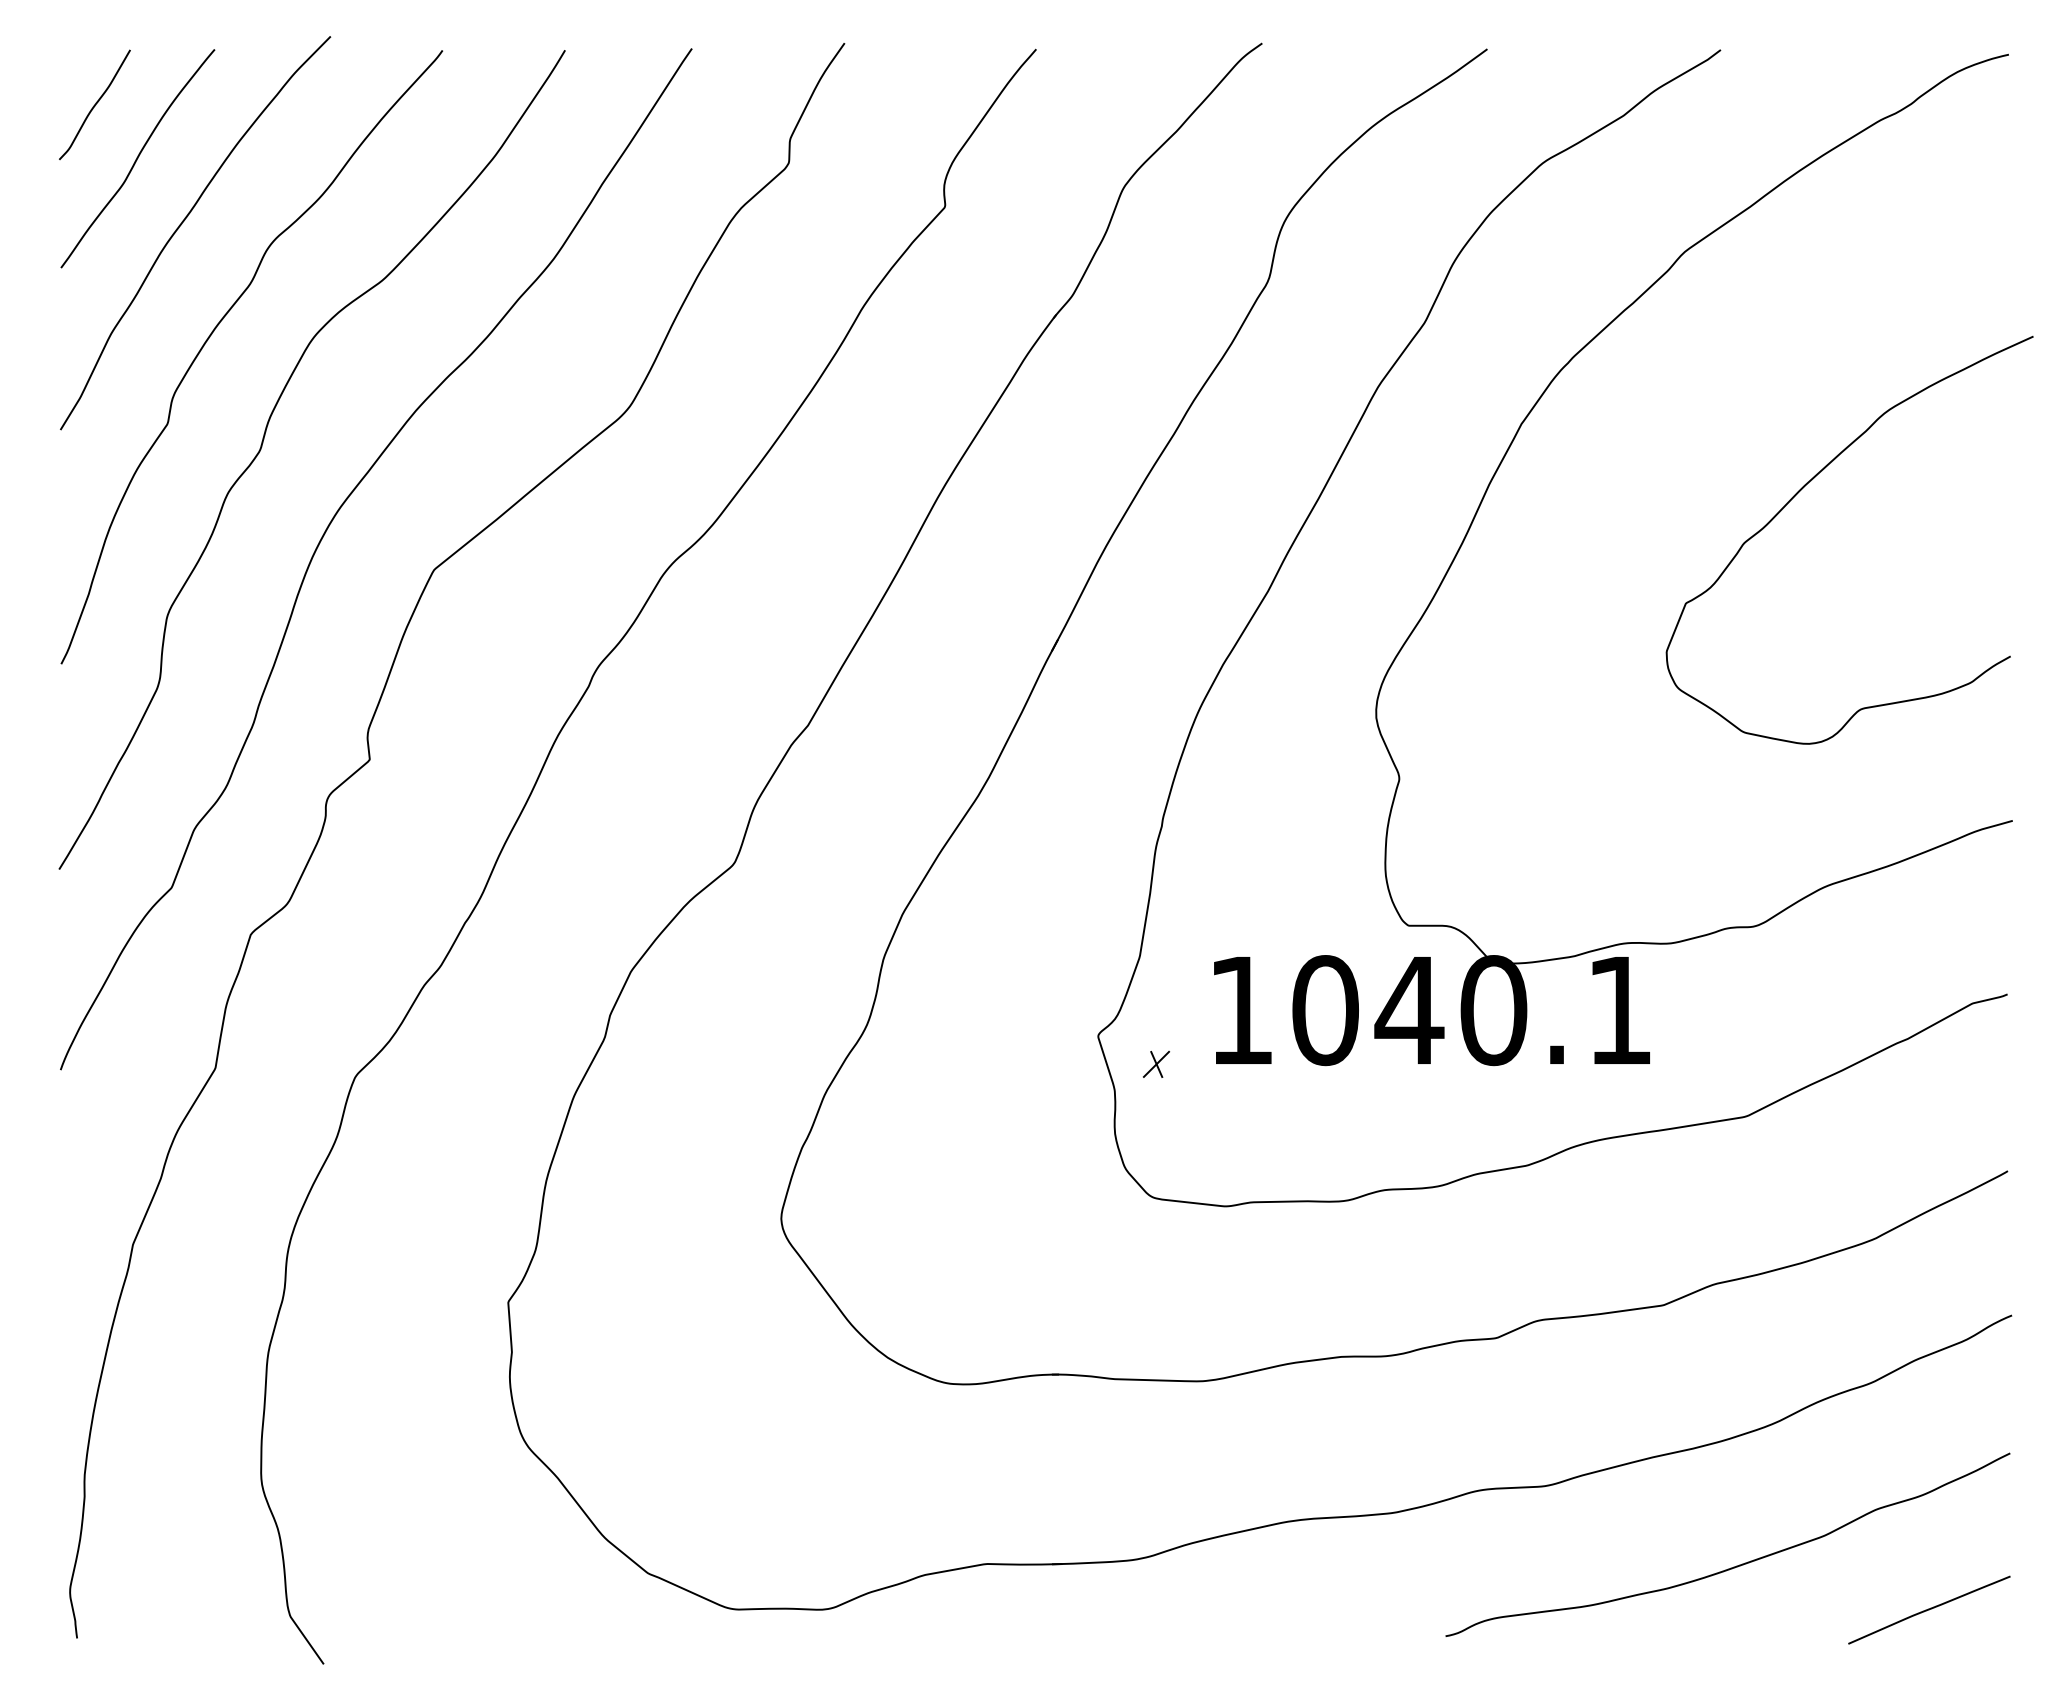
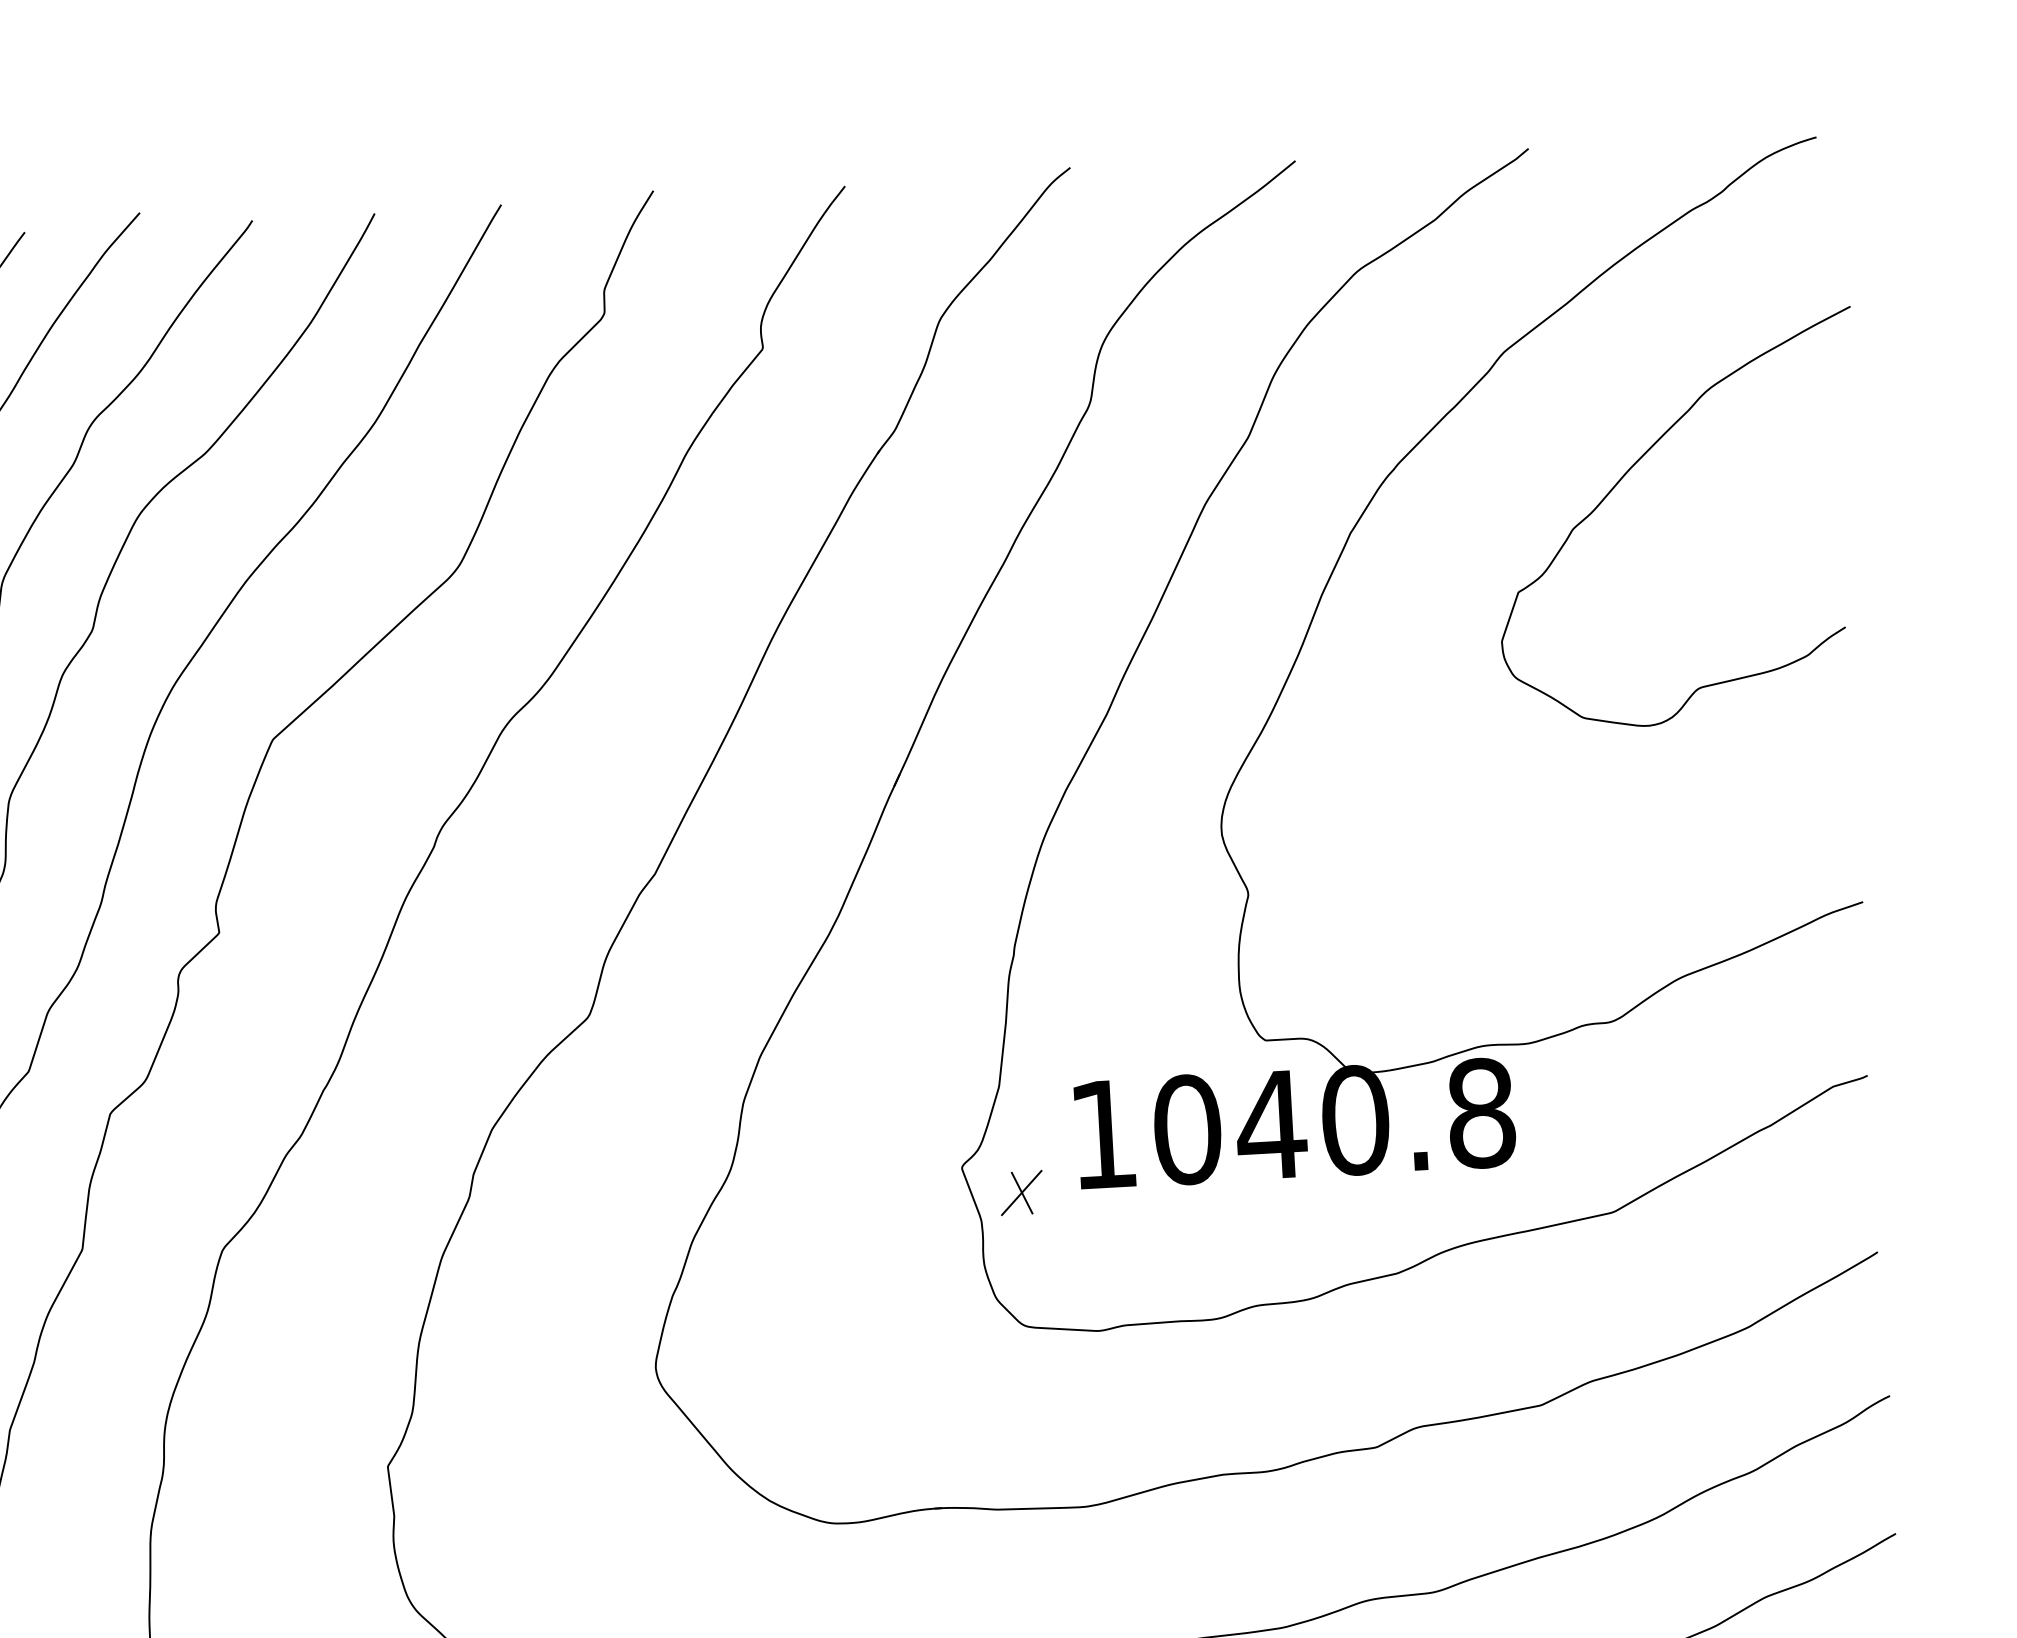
curve: (1801, 490) -> (1627, 473), moved
text: (1620, 1010) -> (1482, 1113), 1040.1 -> 1040.8
part: (1156, 1064) -> (1021, 1193), size x1.67

